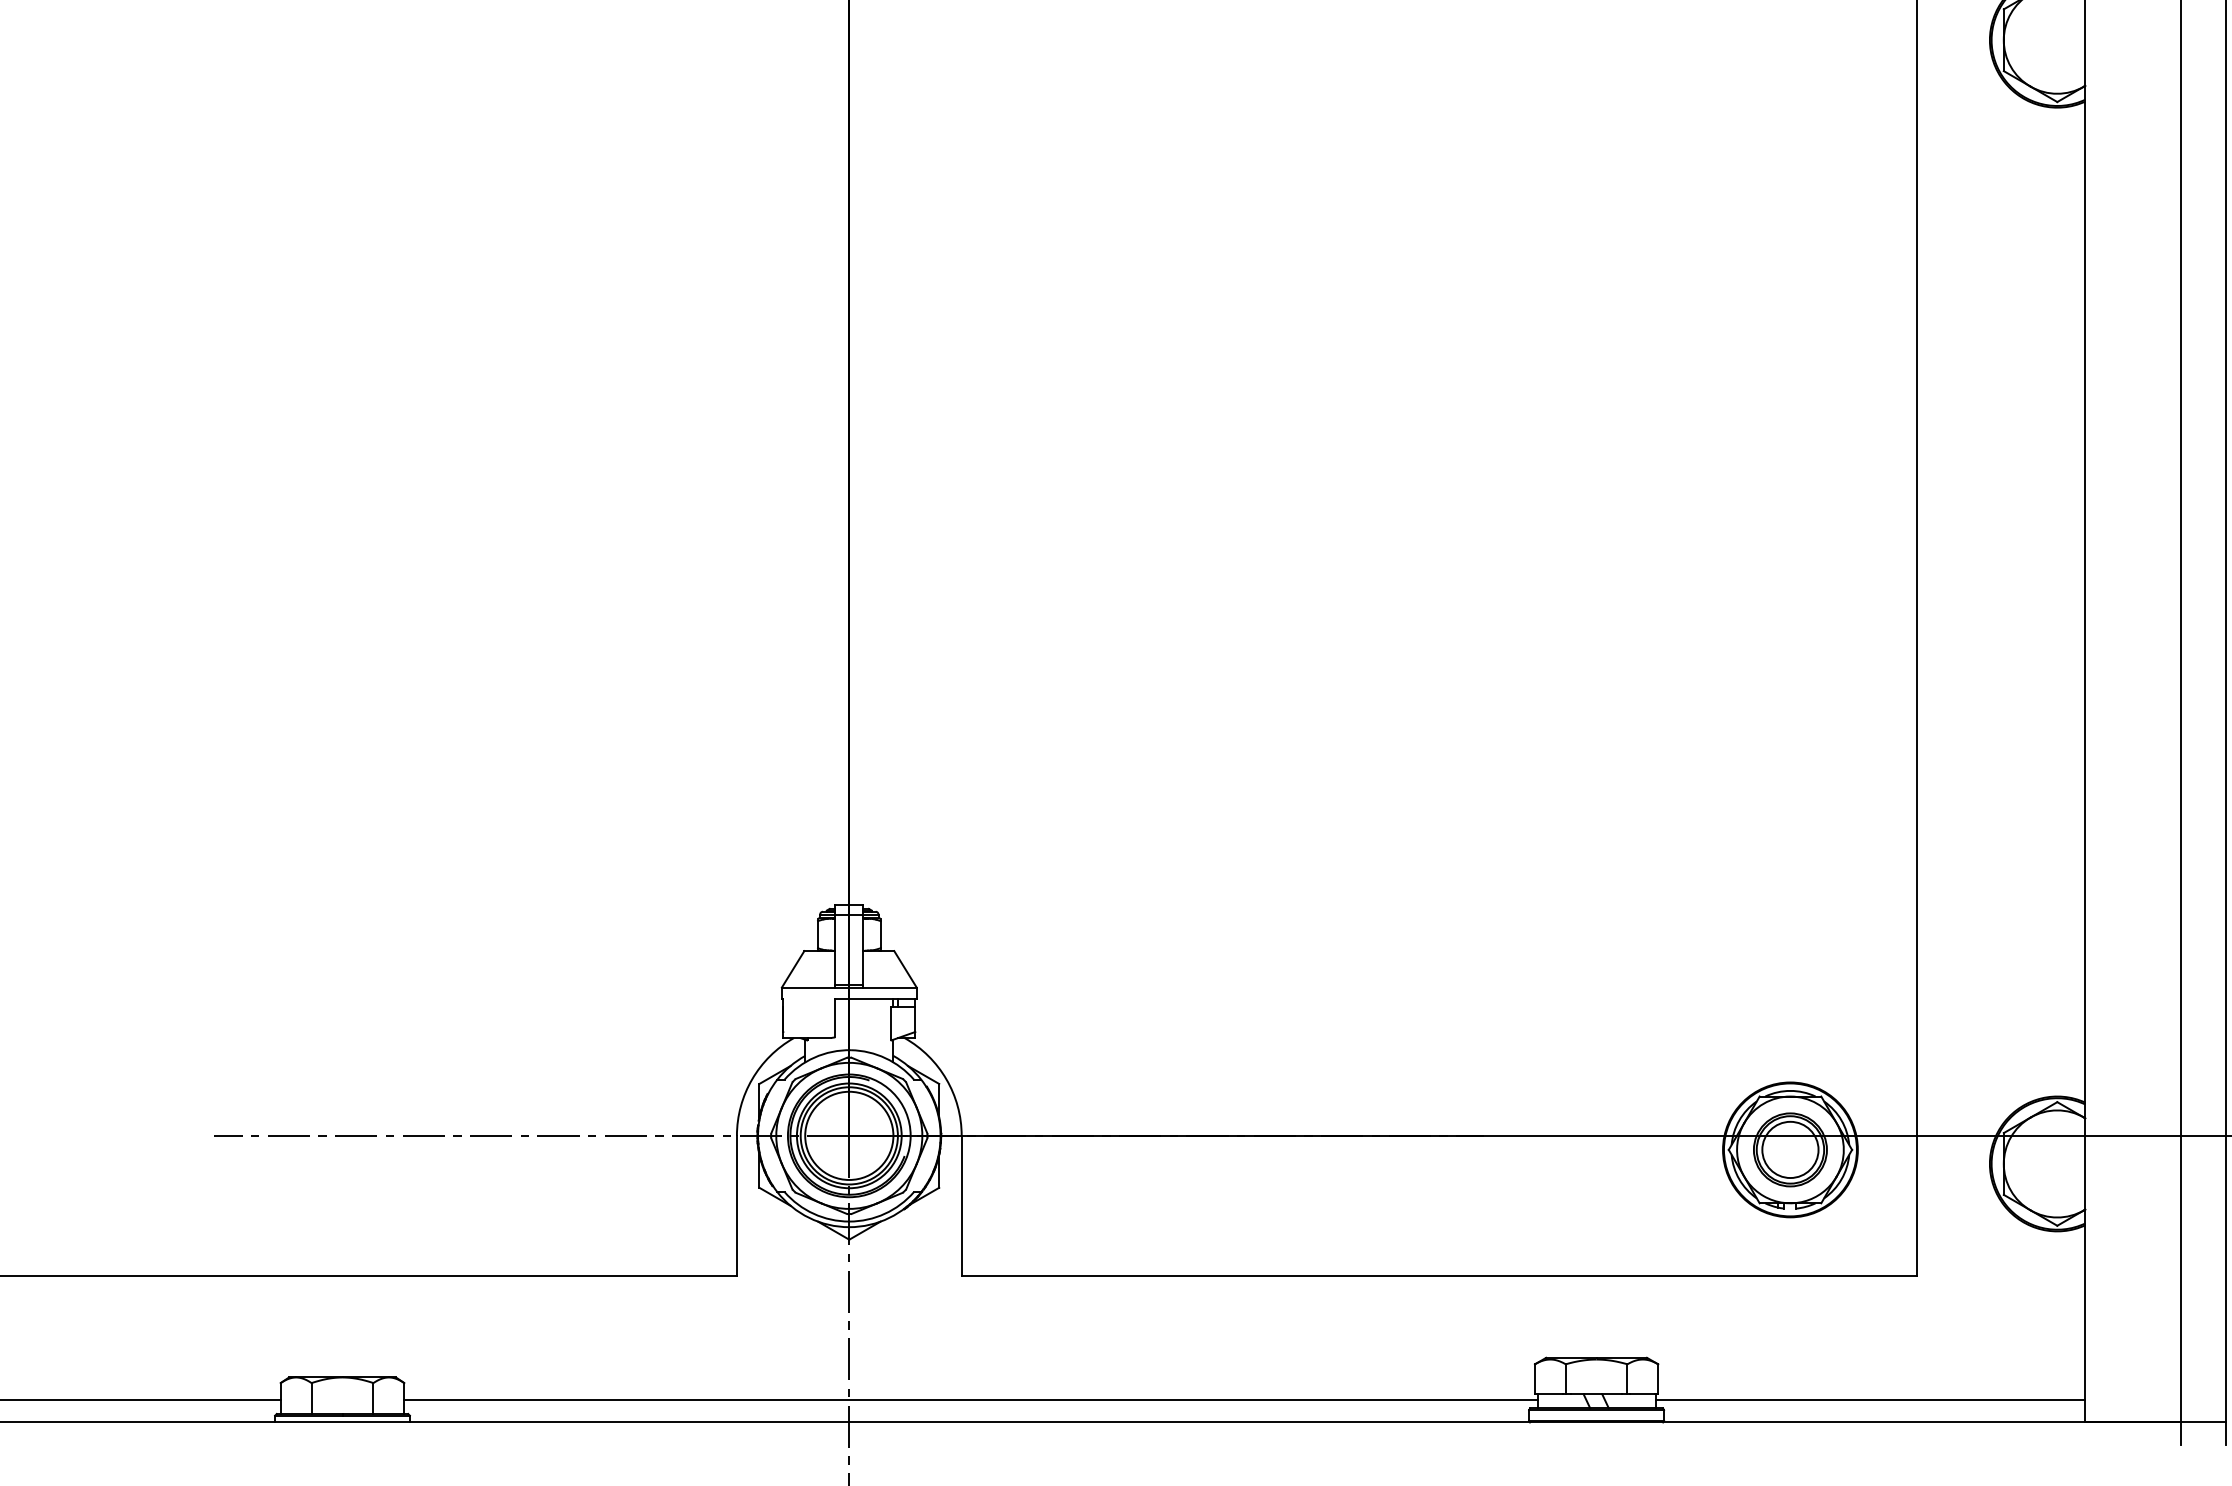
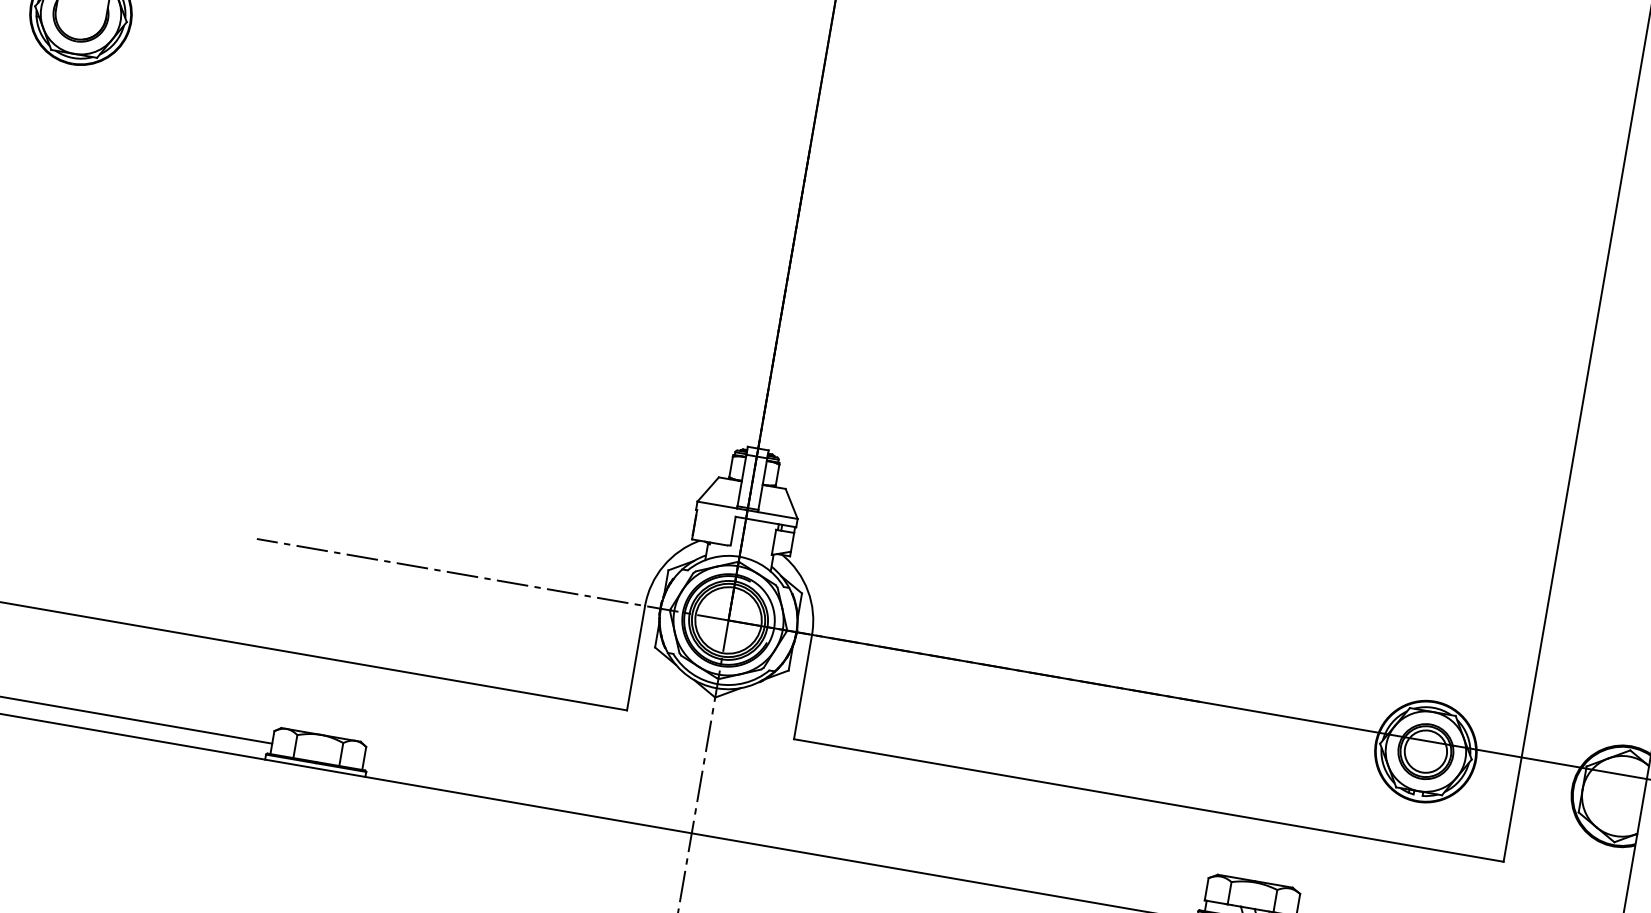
line: (970, 1399) -> (784, 831), removed

